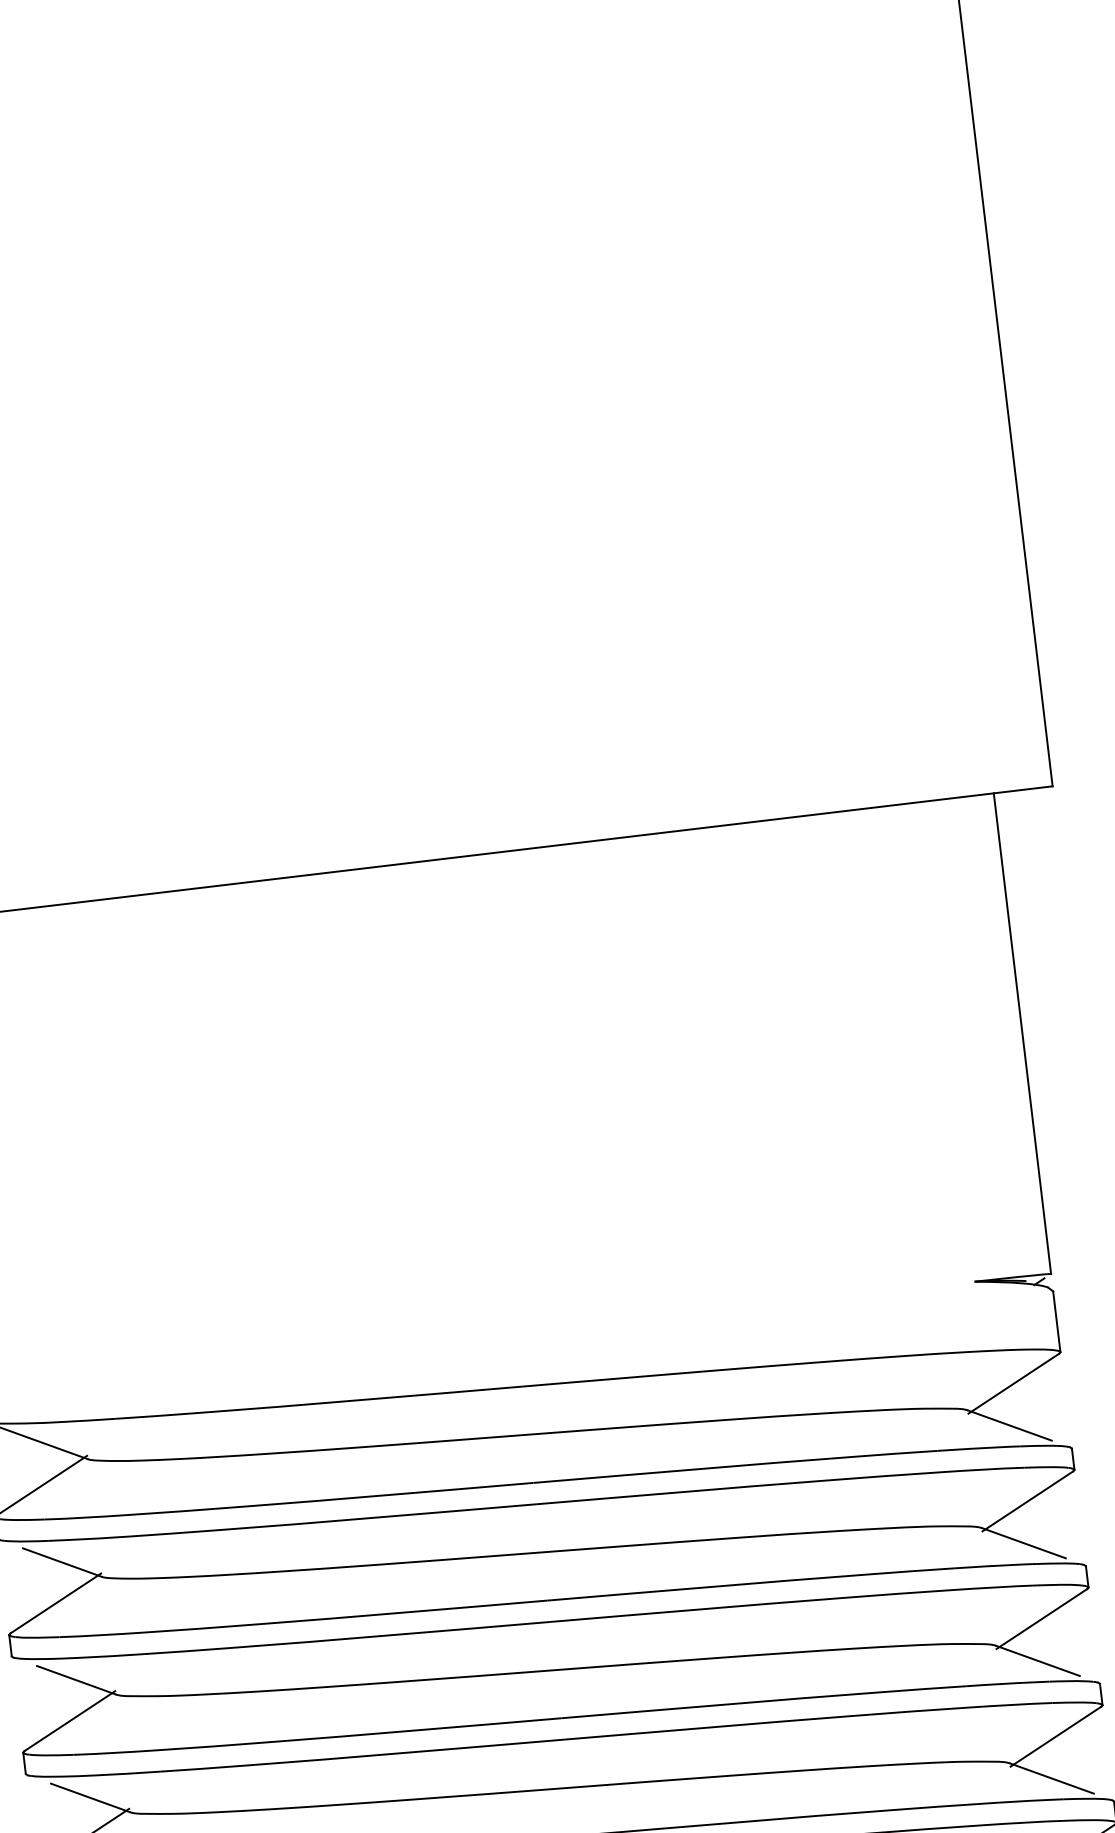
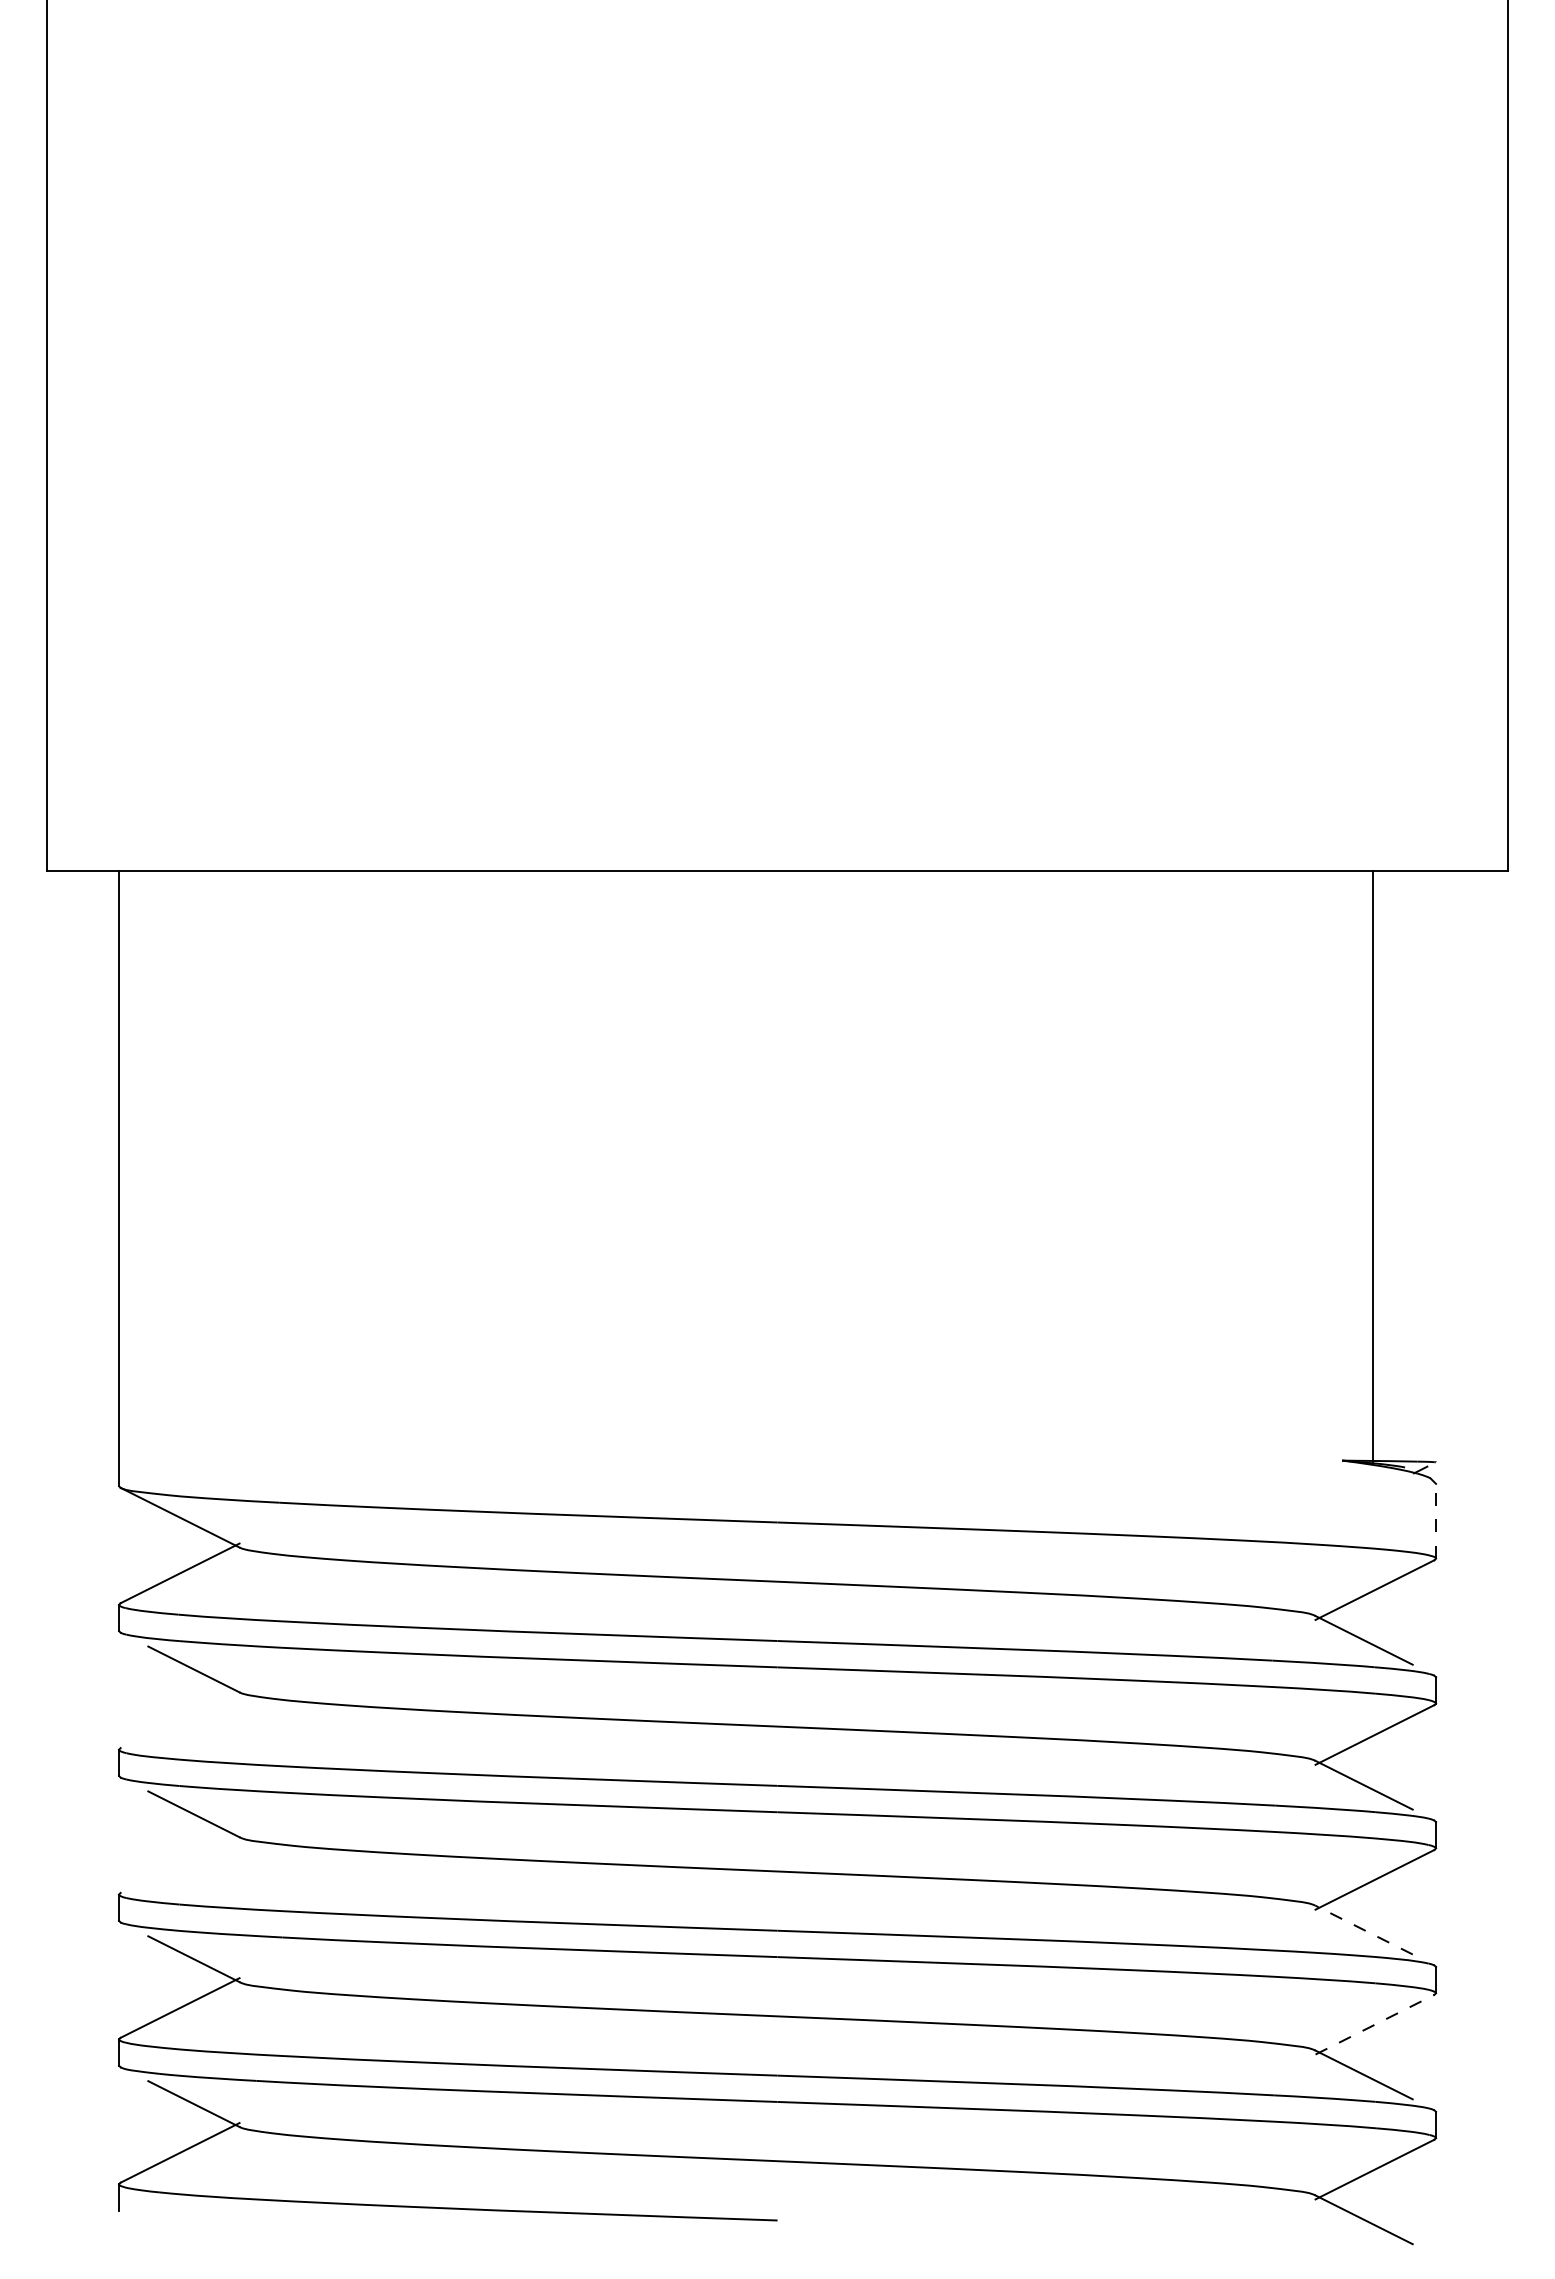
line: (1022, 1033) -> (1373, 1166), moved
line: (1057, 1321) -> (1436, 1520), solid -> dashed
line: (55, 1603) -> (179, 1718), removed
line: (1037, 1660) -> (1363, 1929), solid -> dashed
line: (69, 1720) -> (179, 1862), removed
line: (1056, 1736) -> (1375, 2024), solid -> dashed

